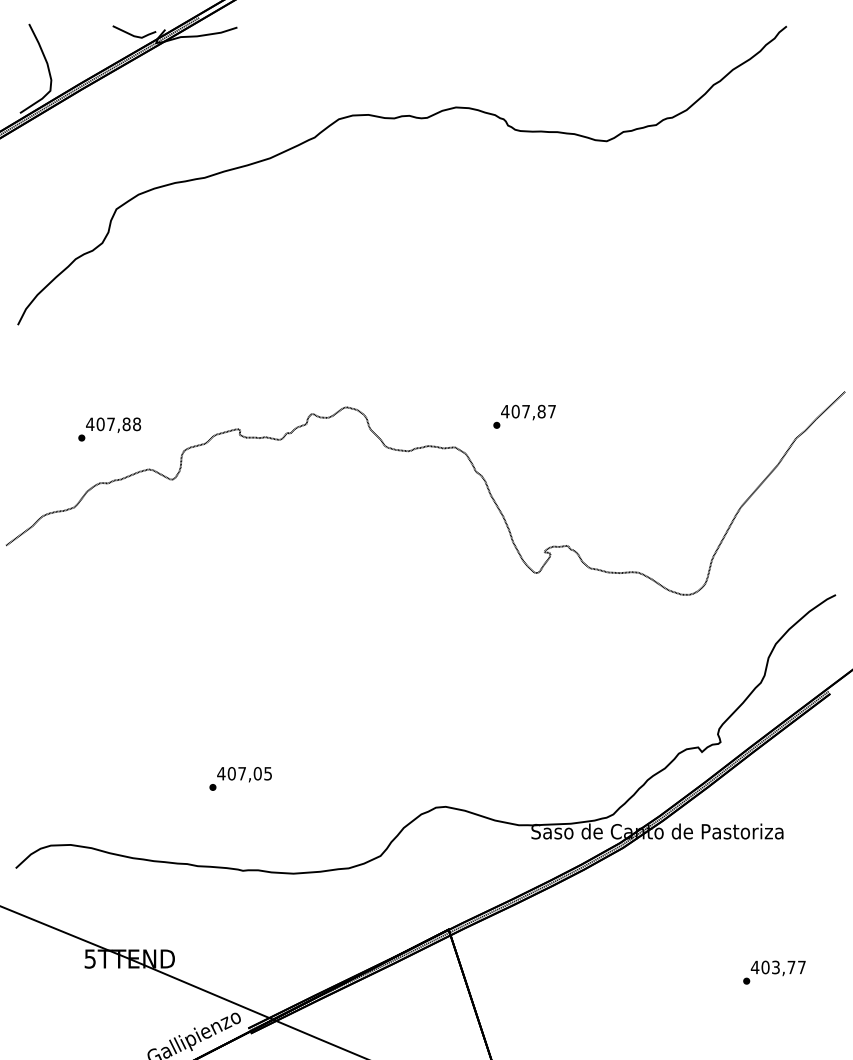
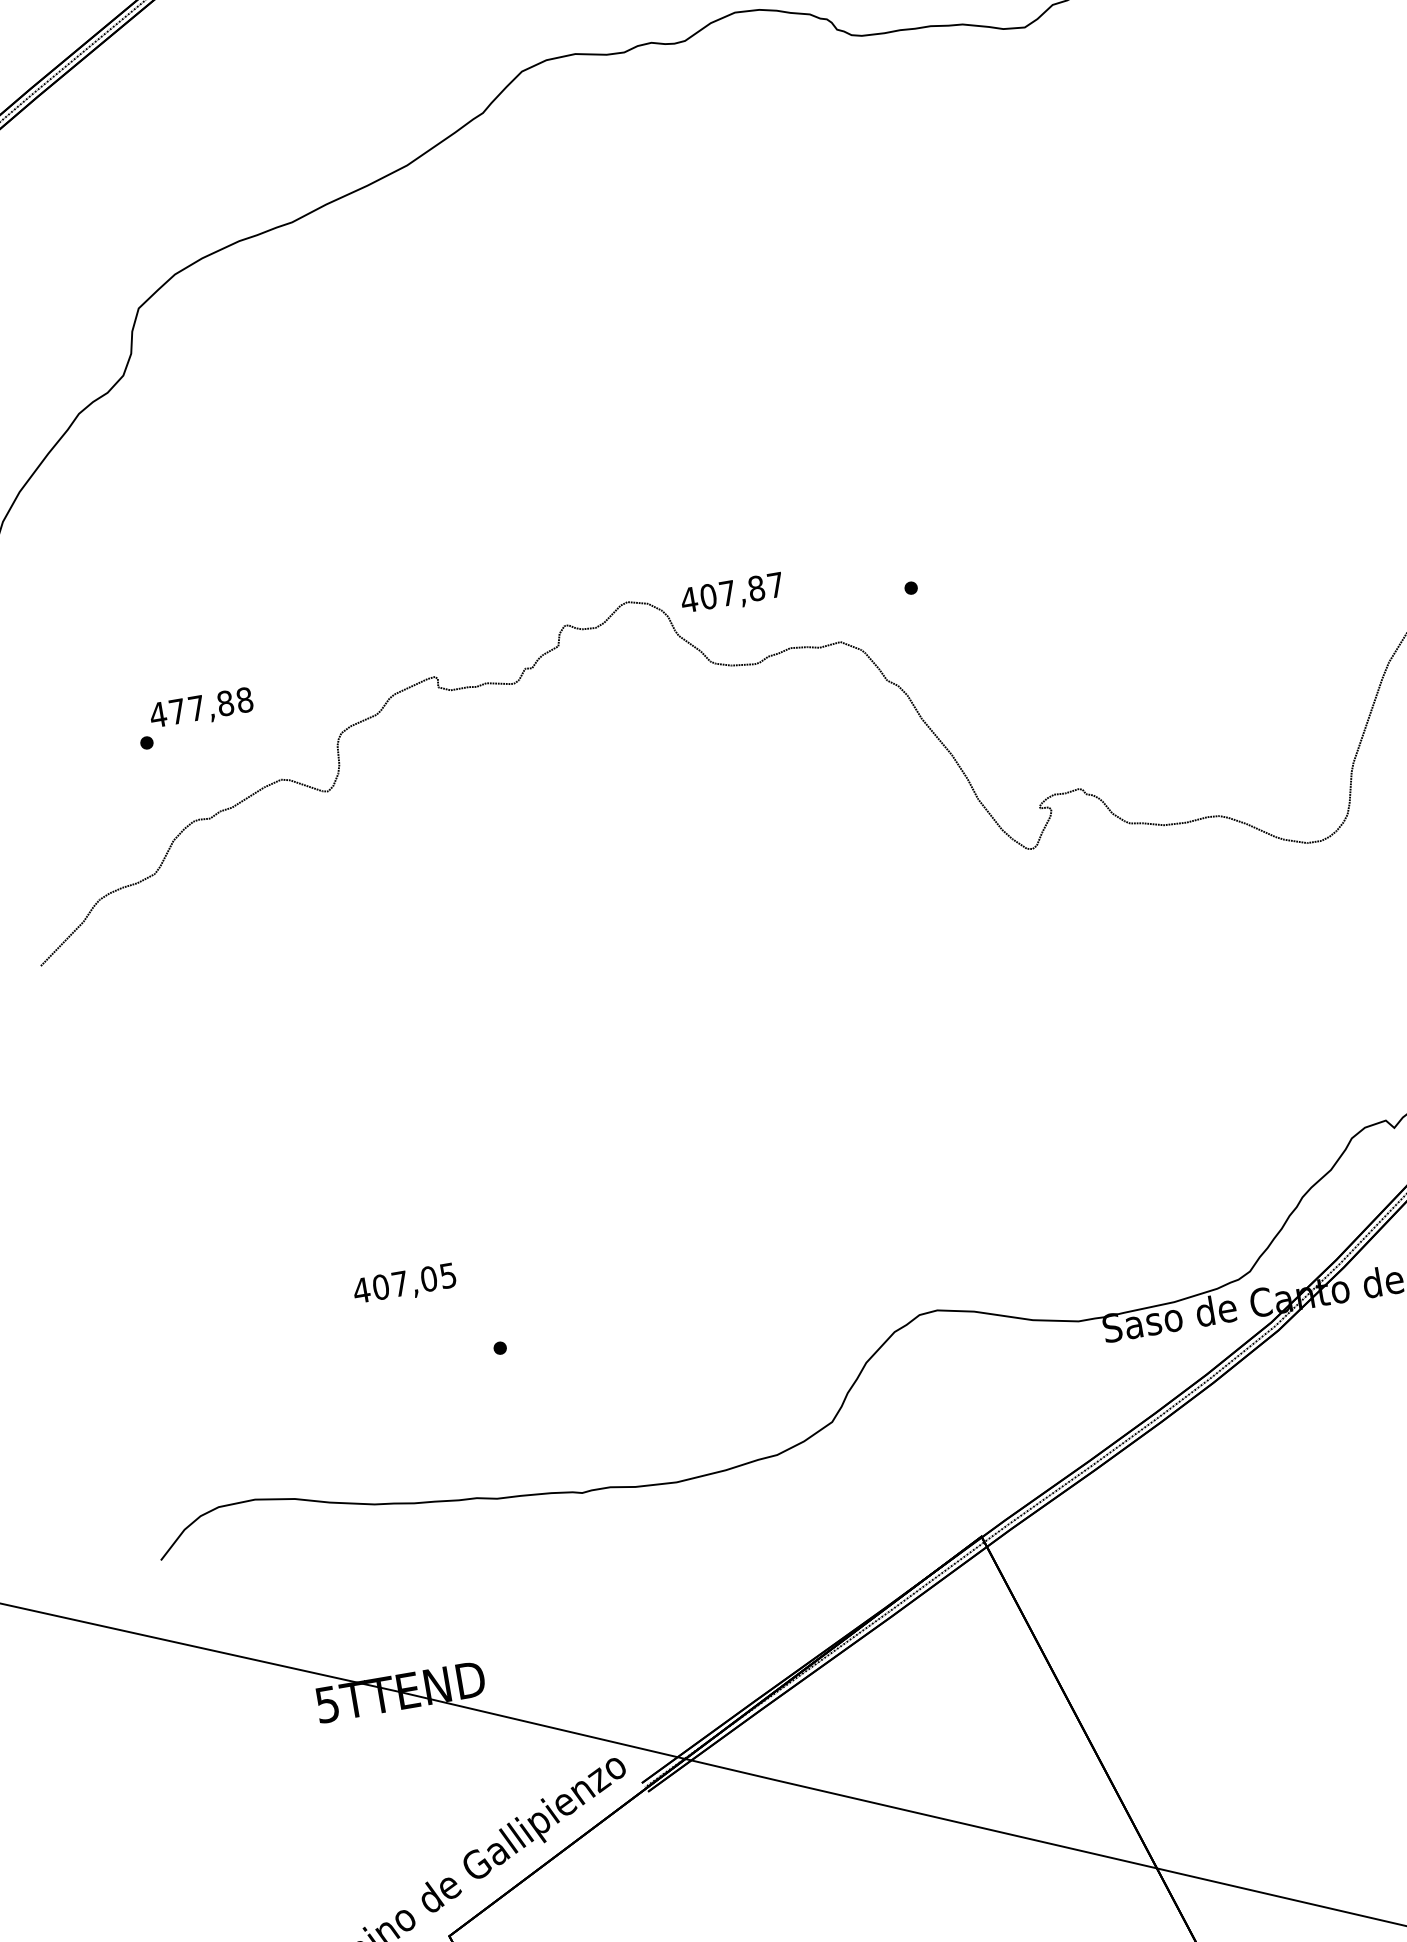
text: (528, 412) -> (732, 594), moved
text: (100, 424) -> (177, 711), 407,88 -> 477,88
text: (244, 774) -> (404, 1284), moved

